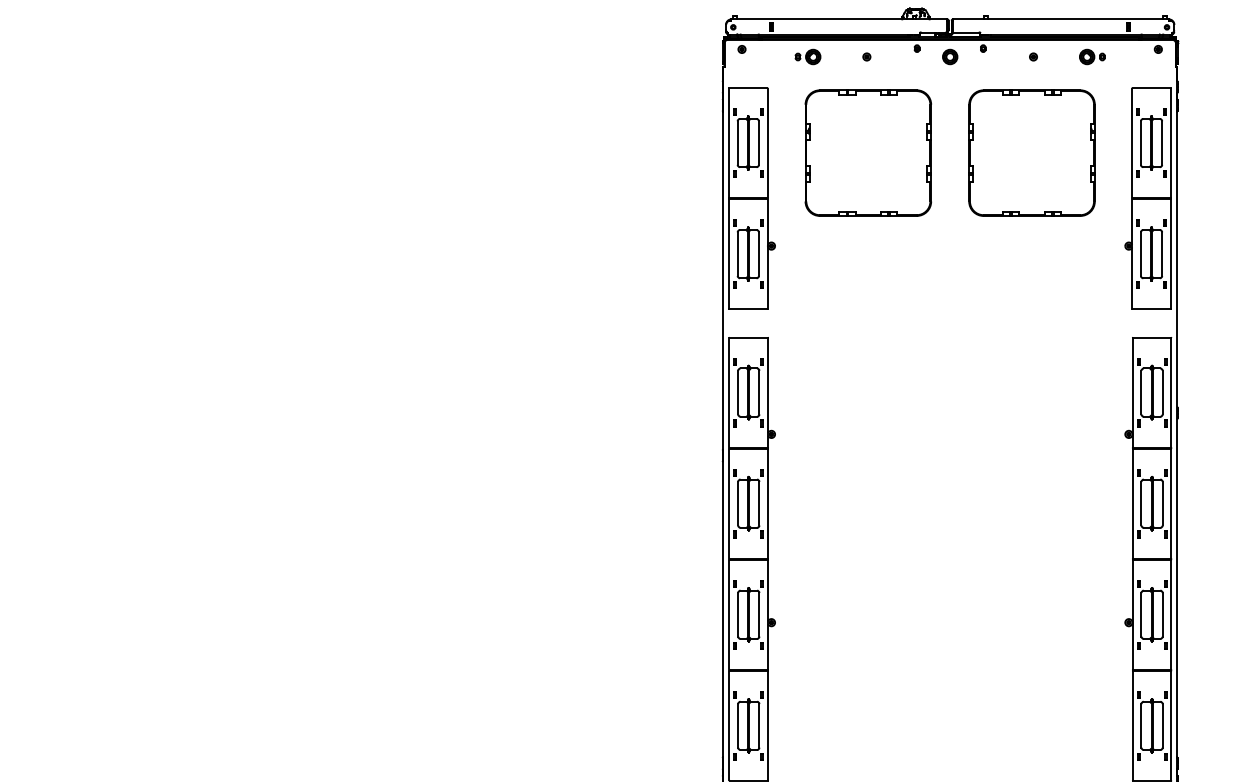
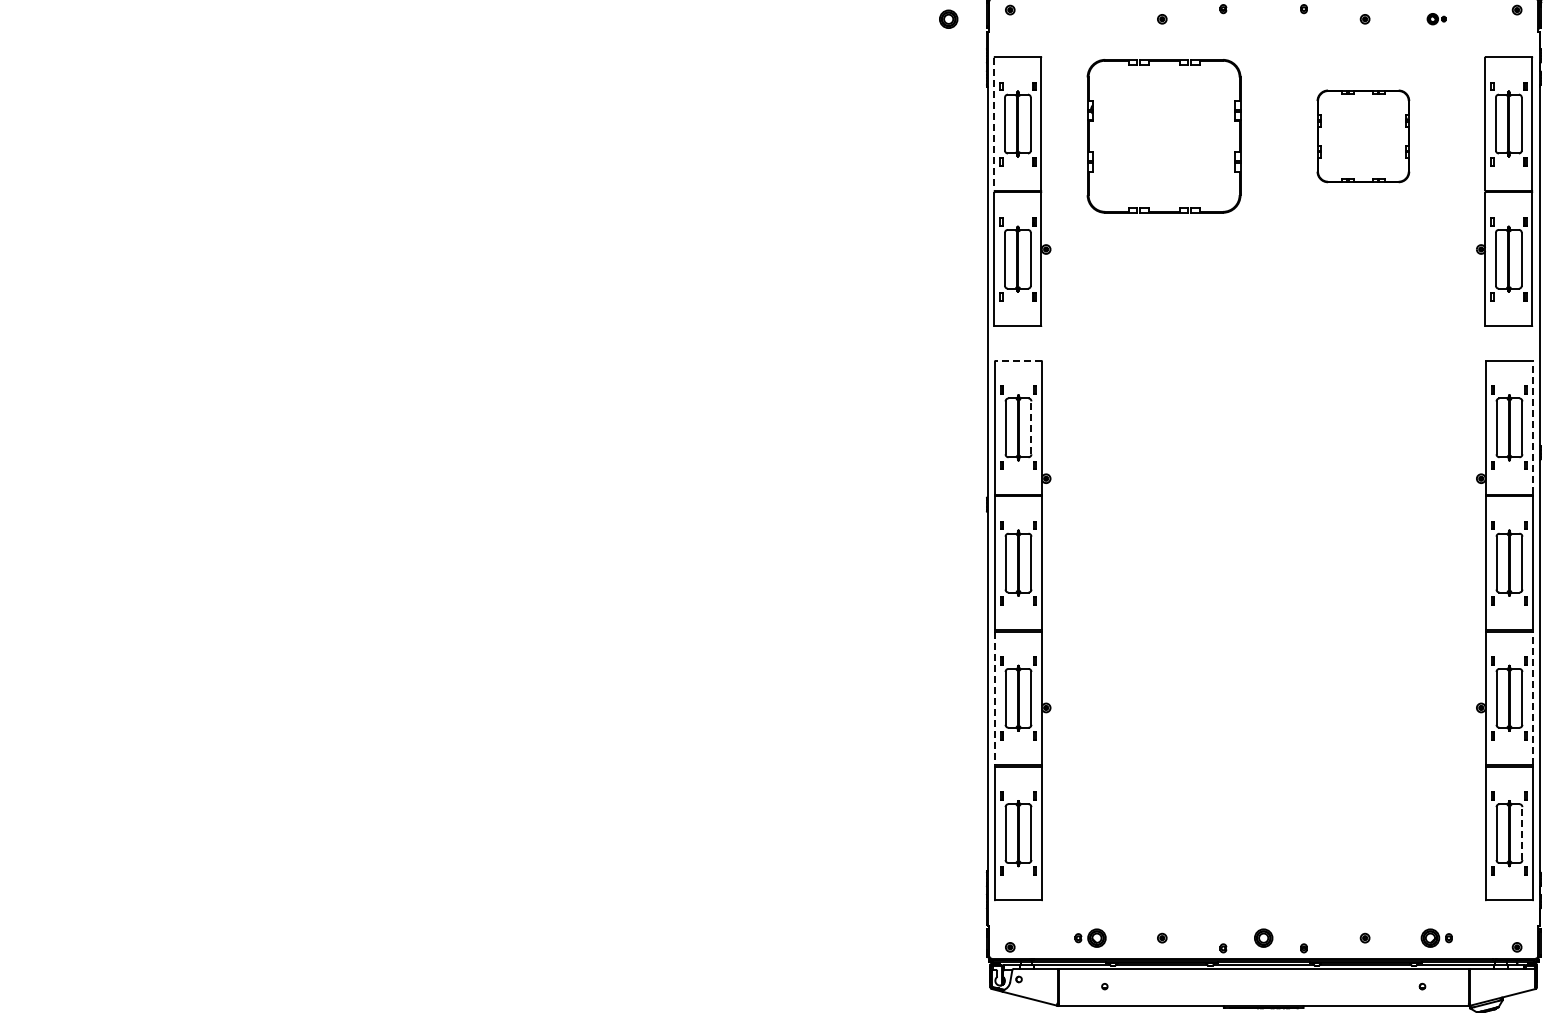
part: (807, 56) -> (1090, 18), removed
part: (950, 56) -> (948, 18), moved
part: (1092, 56) -> (1436, 18), size x0.6
line: (729, 143) -> (994, 124), solid -> dashed
part: (1032, 153) -> (1363, 136), size x0.6
line: (748, 338) -> (1018, 361), solid -> dashed
line: (759, 392) -> (1031, 427), solid -> dashed
line: (1171, 392) -> (1533, 427), solid -> dashed
line: (729, 614) -> (994, 698), solid -> dashed
line: (1171, 614) -> (1533, 697), solid -> dashed
line: (1162, 725) -> (1522, 833), solid -> dashed

